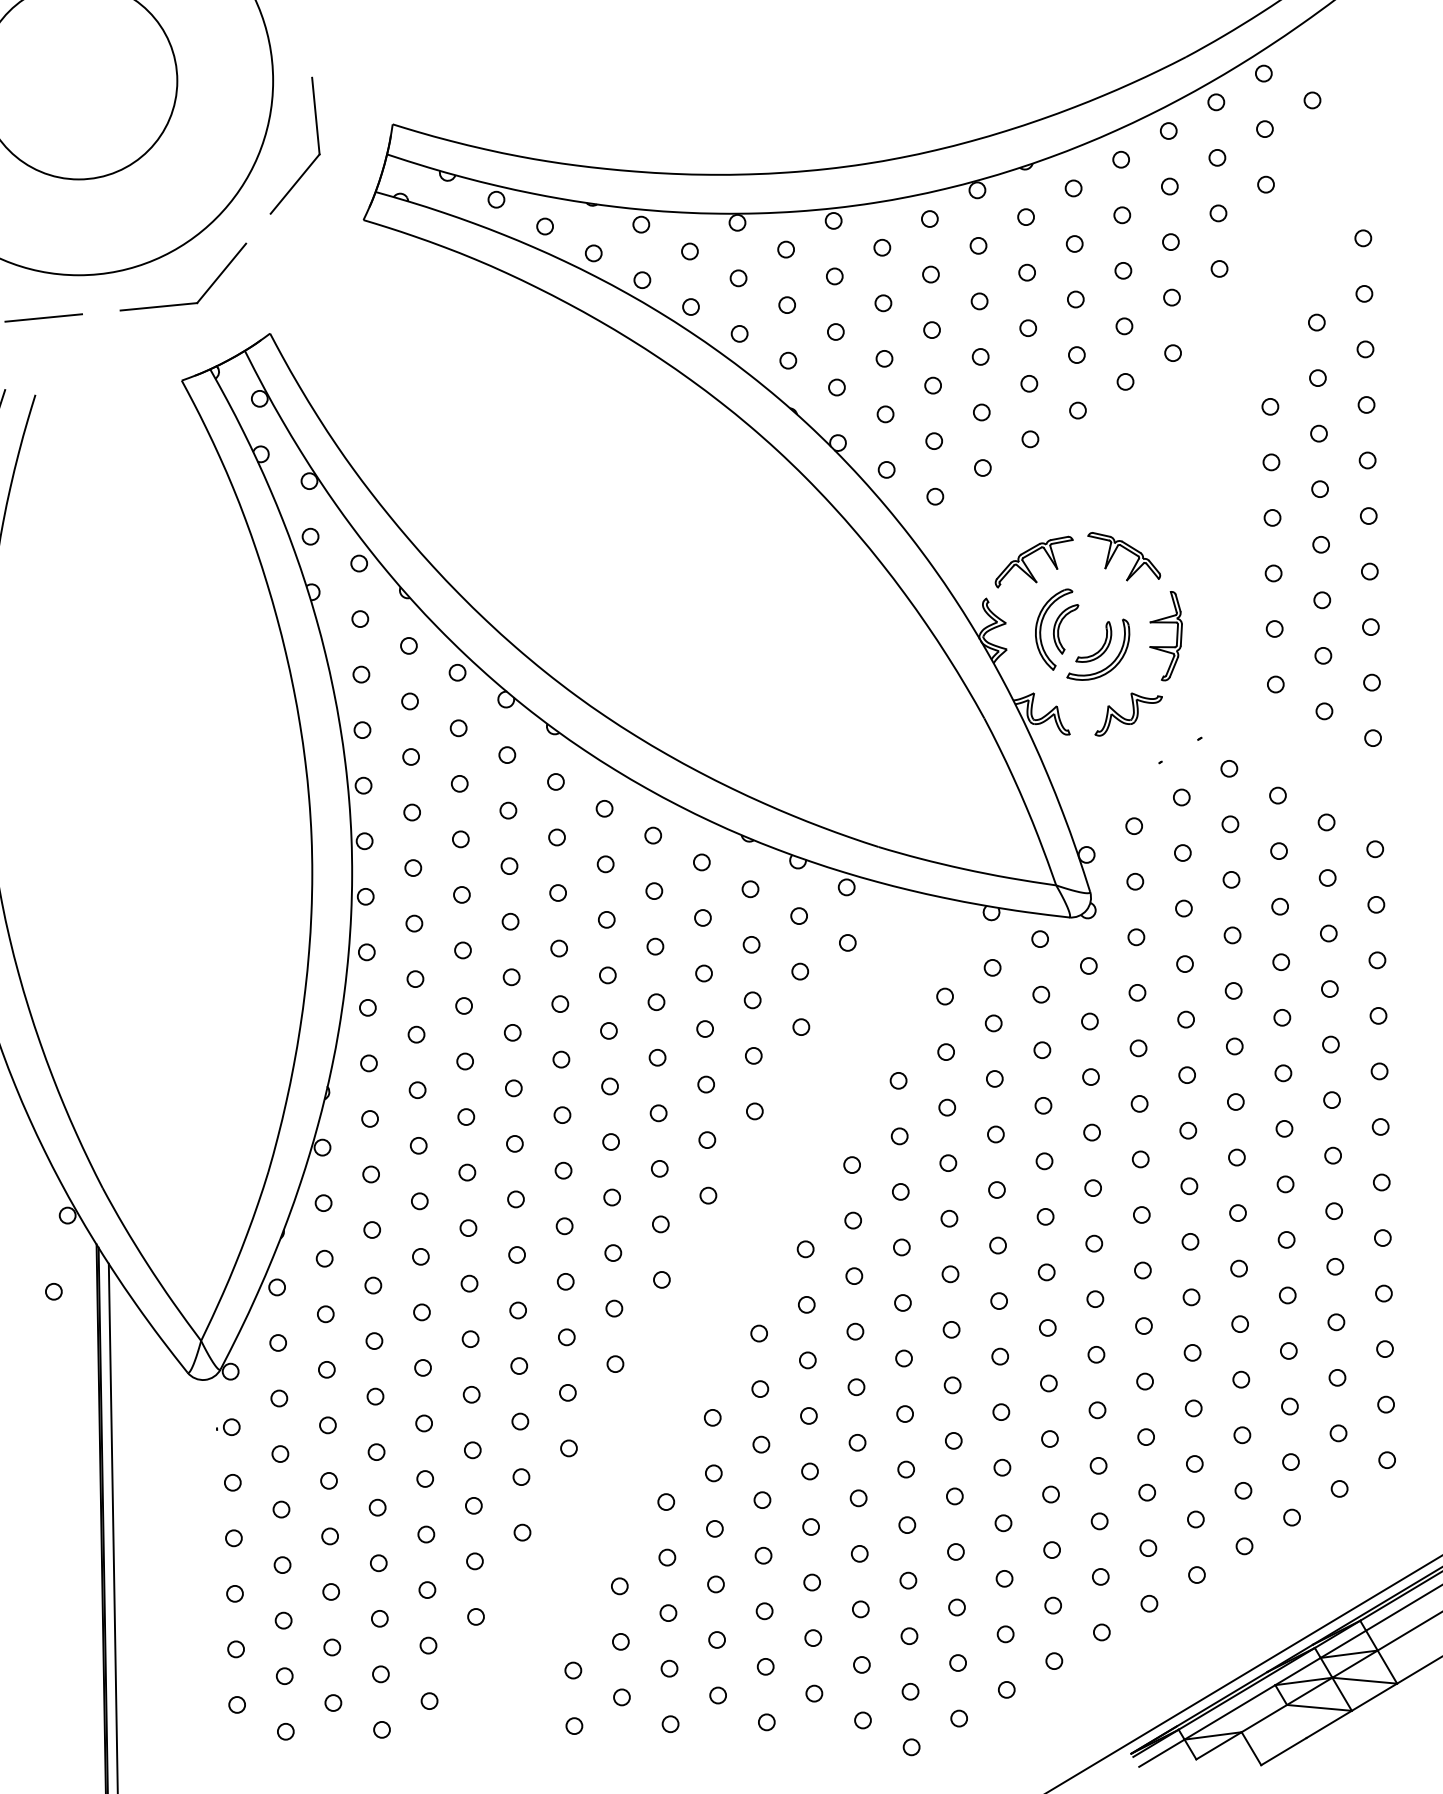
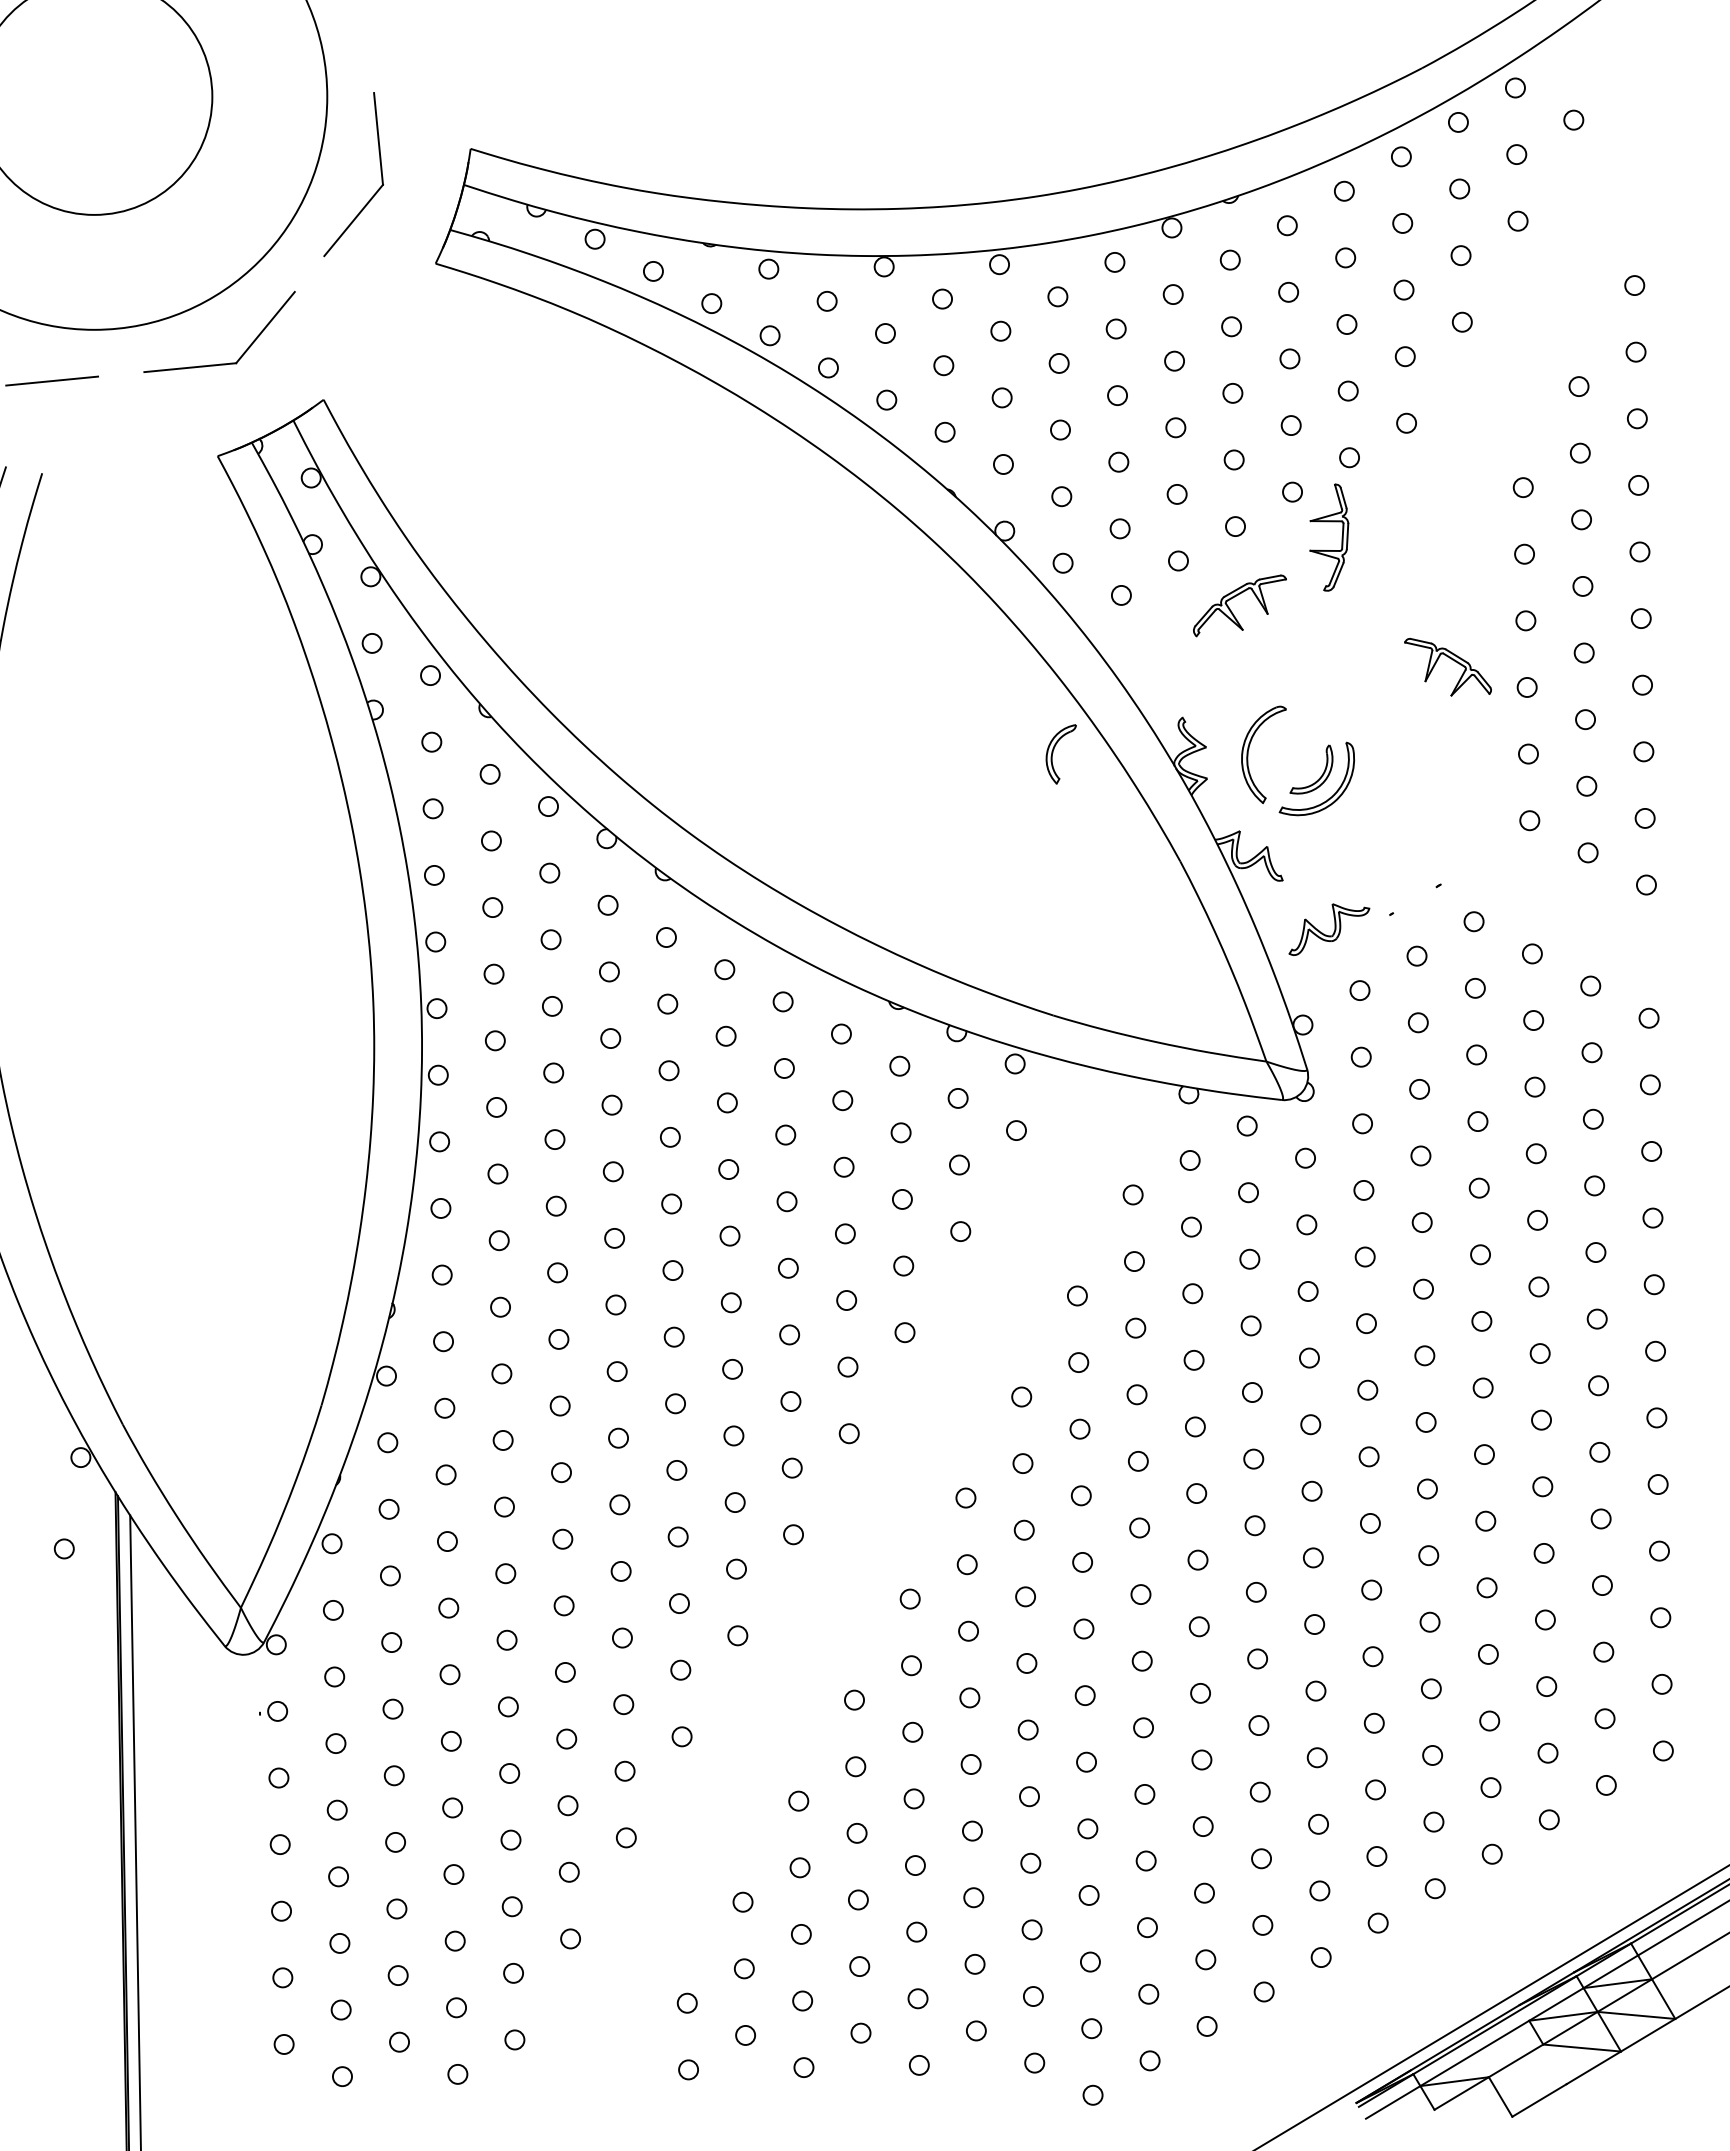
part: (1127, 550) -> (1452, 660), moved
part: (1030, 555) -> (1235, 597), moved
part: (1059, 628) -> (1053, 753), moved
part: (1176, 636) -> (1341, 537), moved
part: (1128, 714) -> (1329, 929), moved

